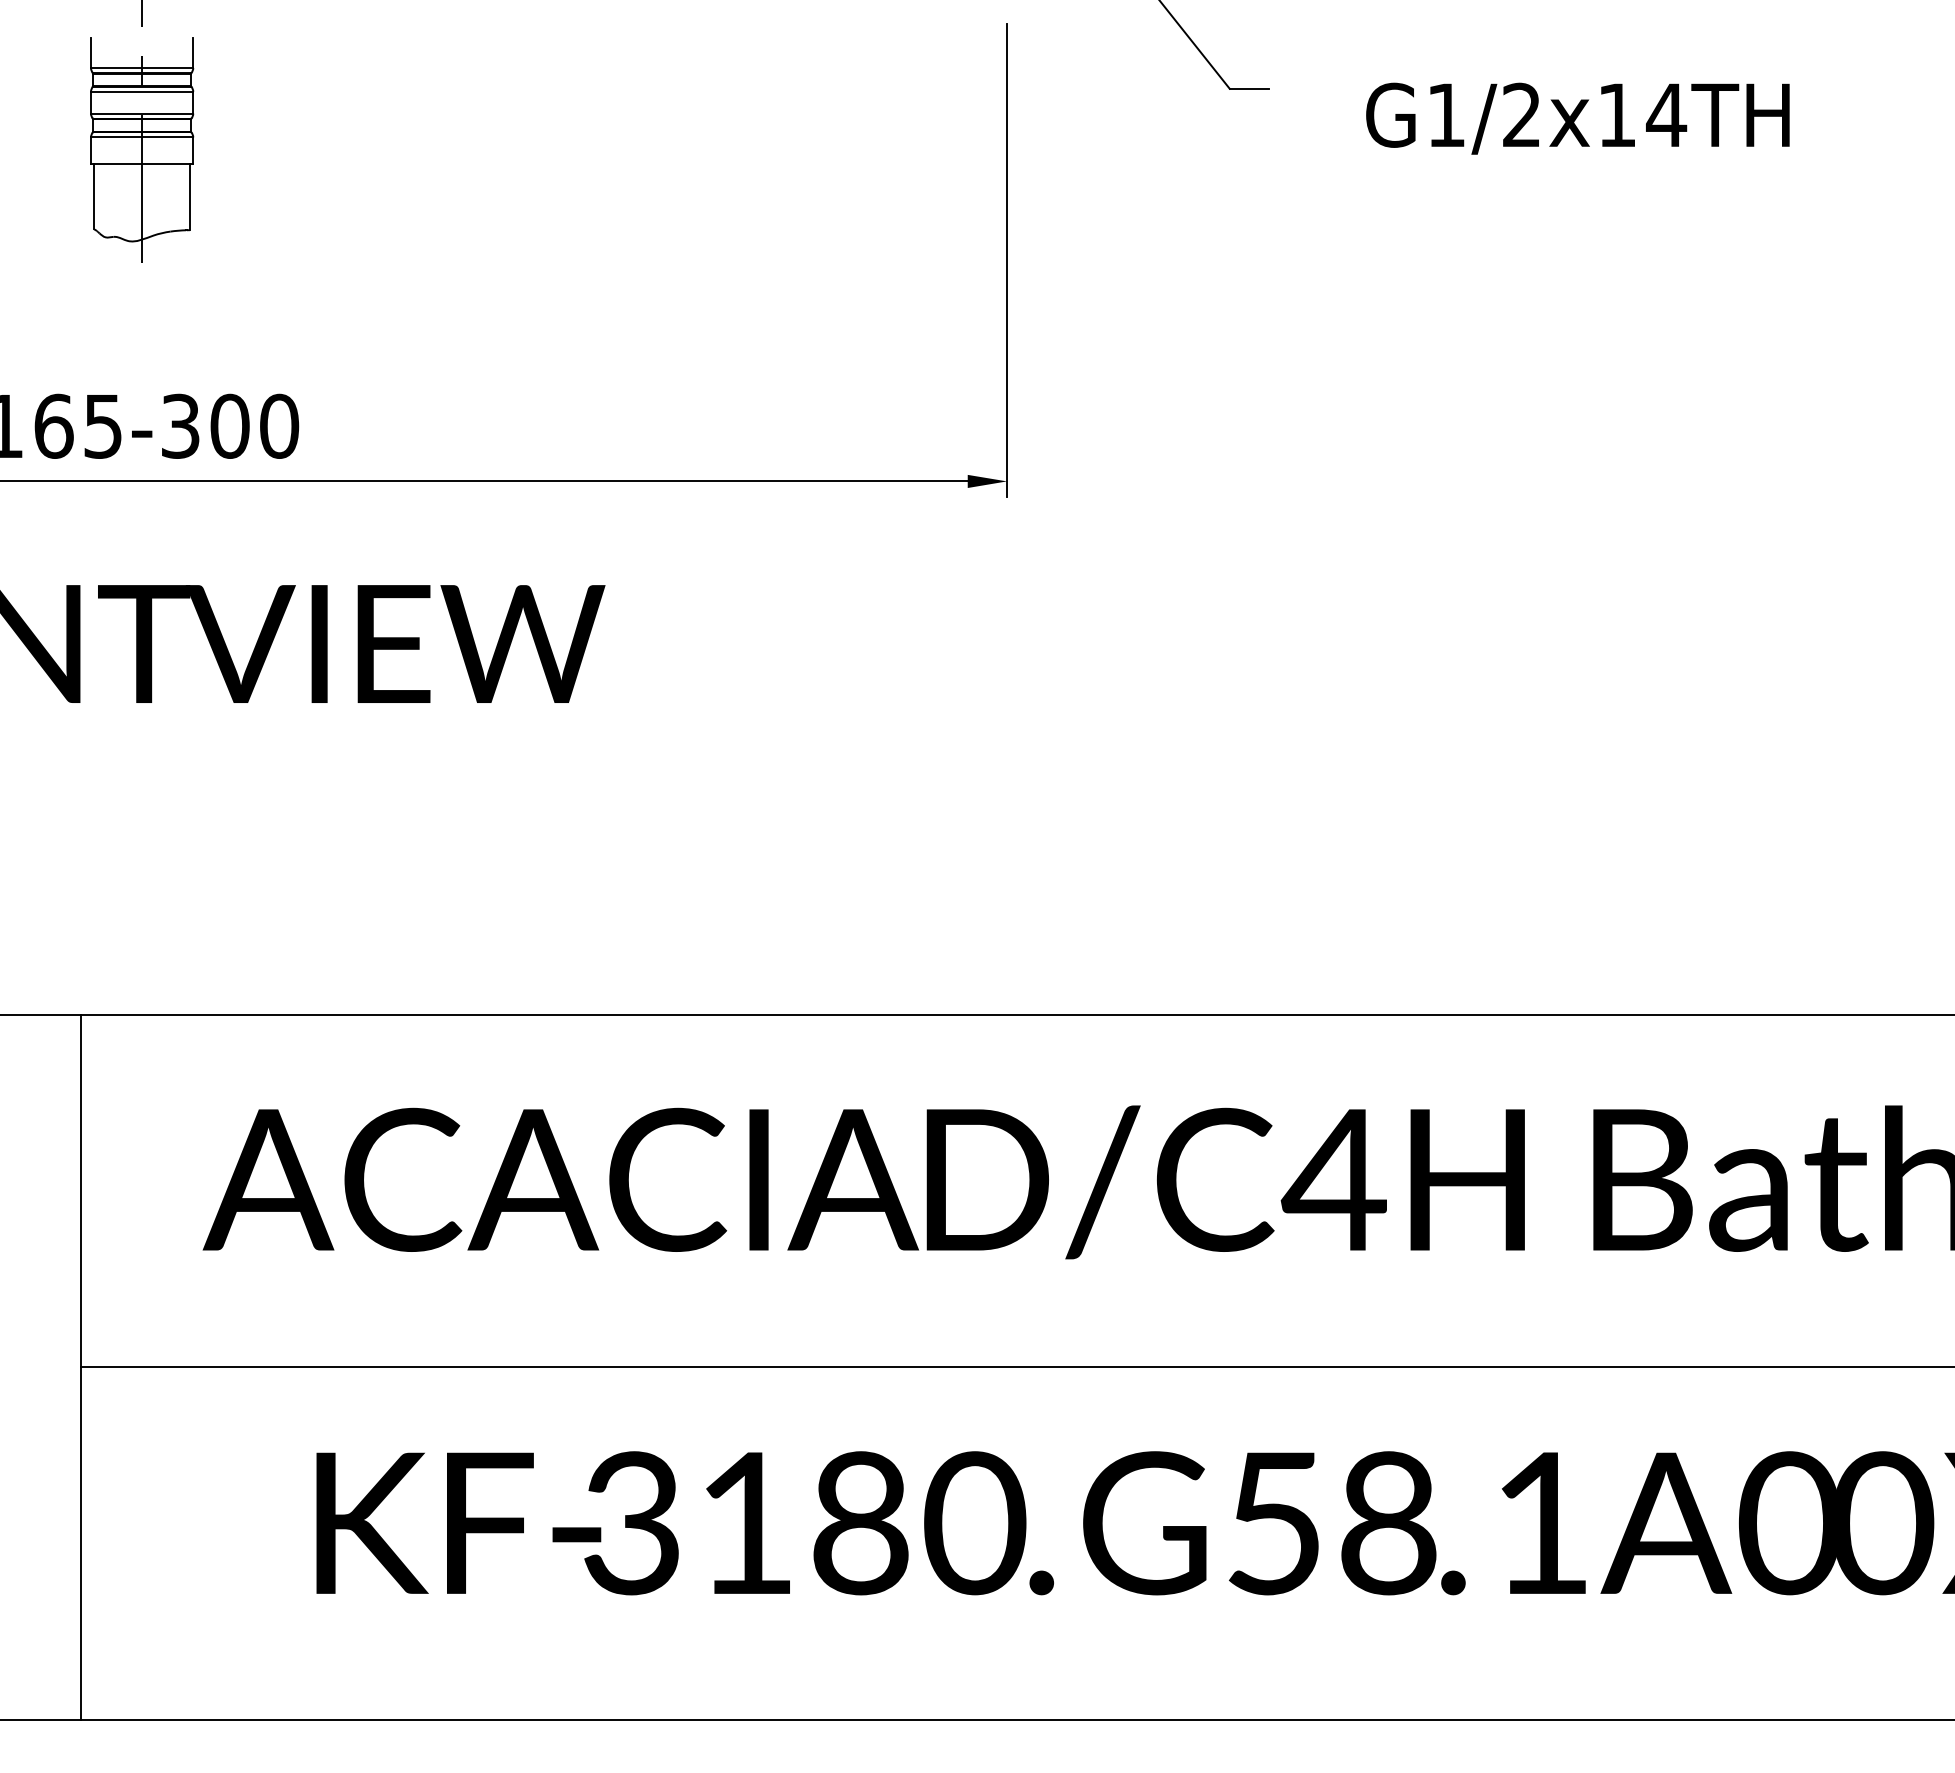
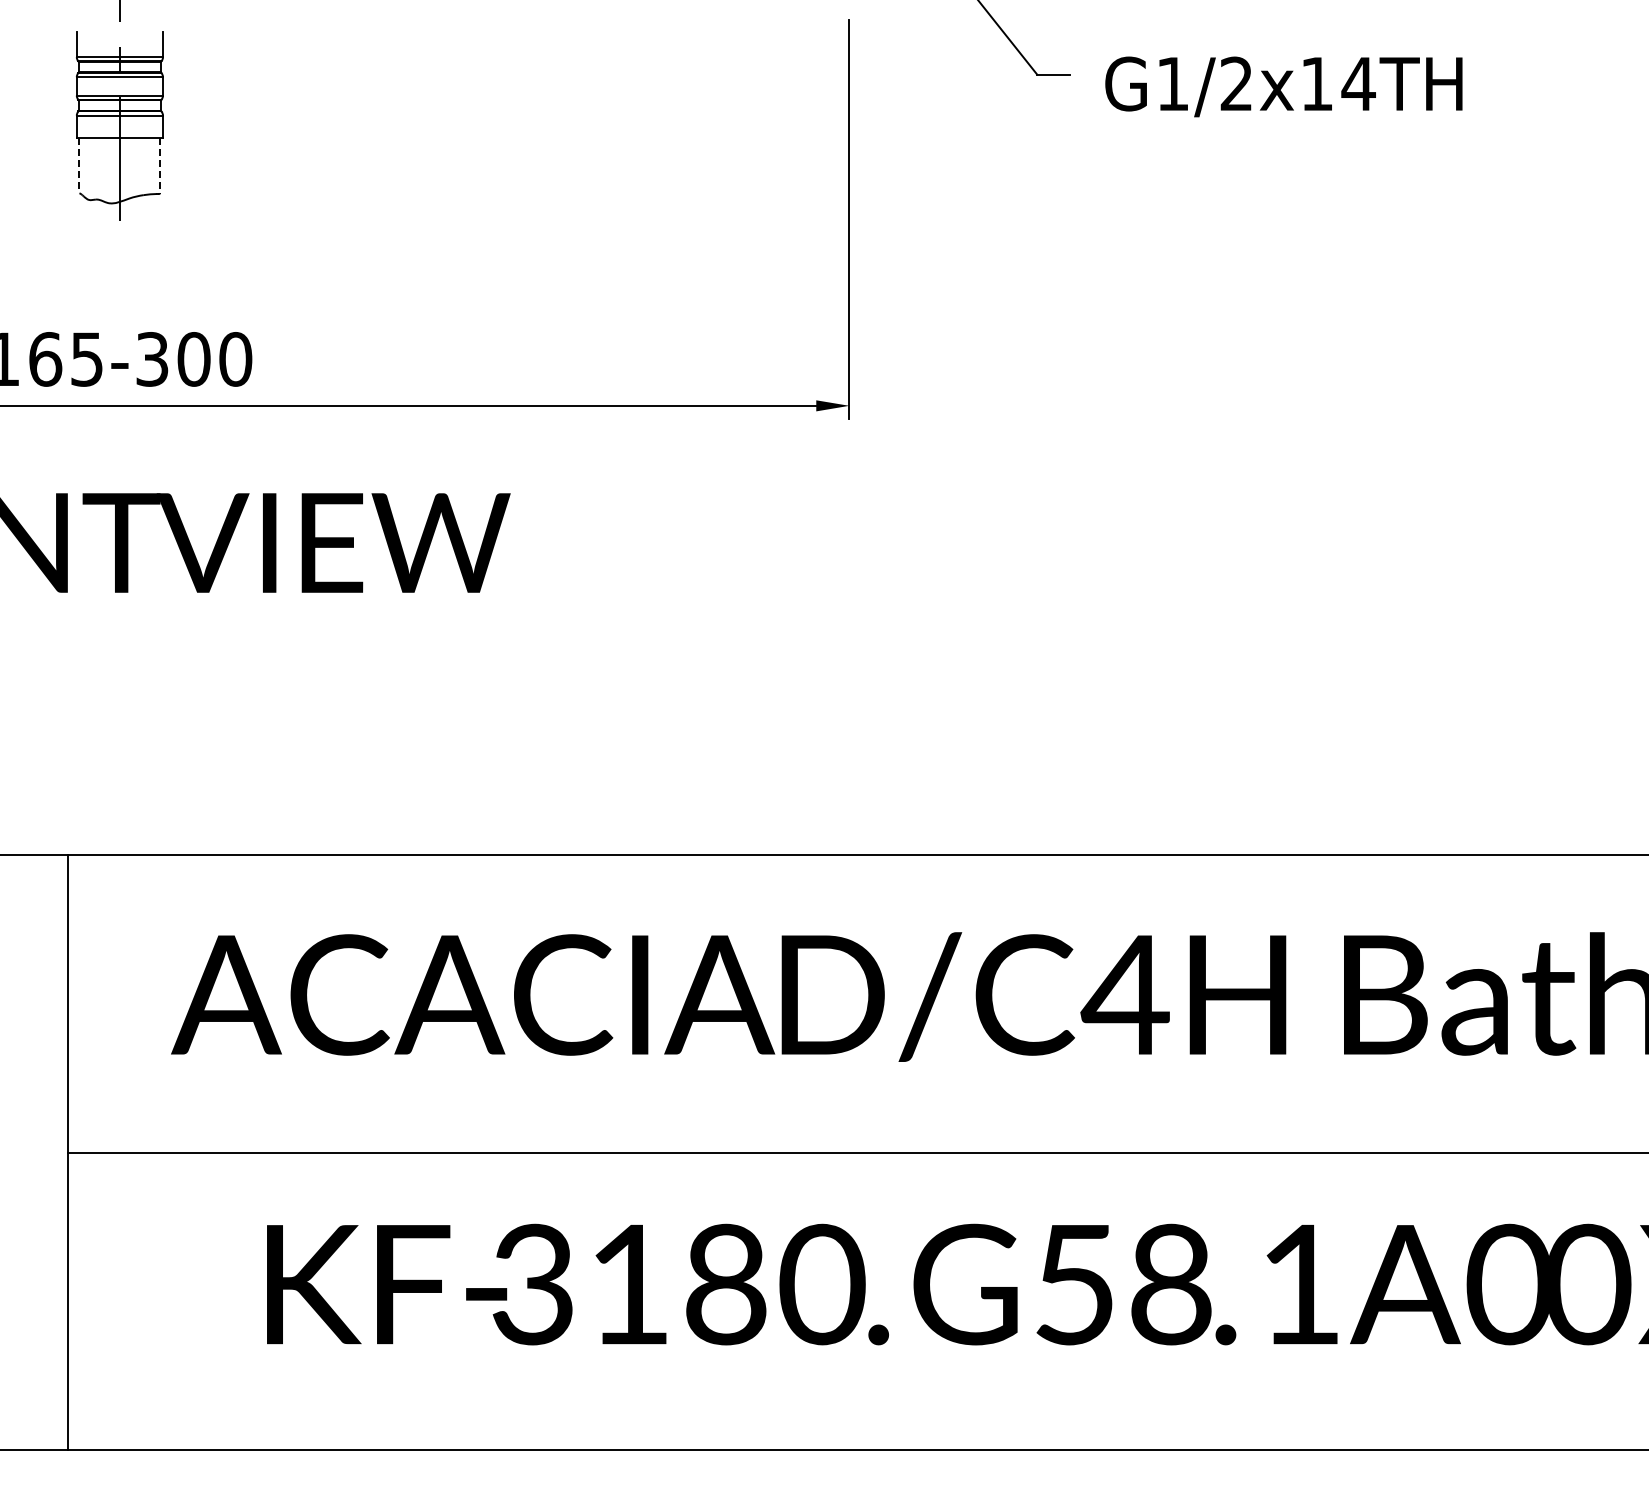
text: (1577, 118) -> (1283, 86), moved
line: (94, 196) -> (79, 165), solid -> dashed
line: (190, 197) -> (160, 166), solid -> dashed

